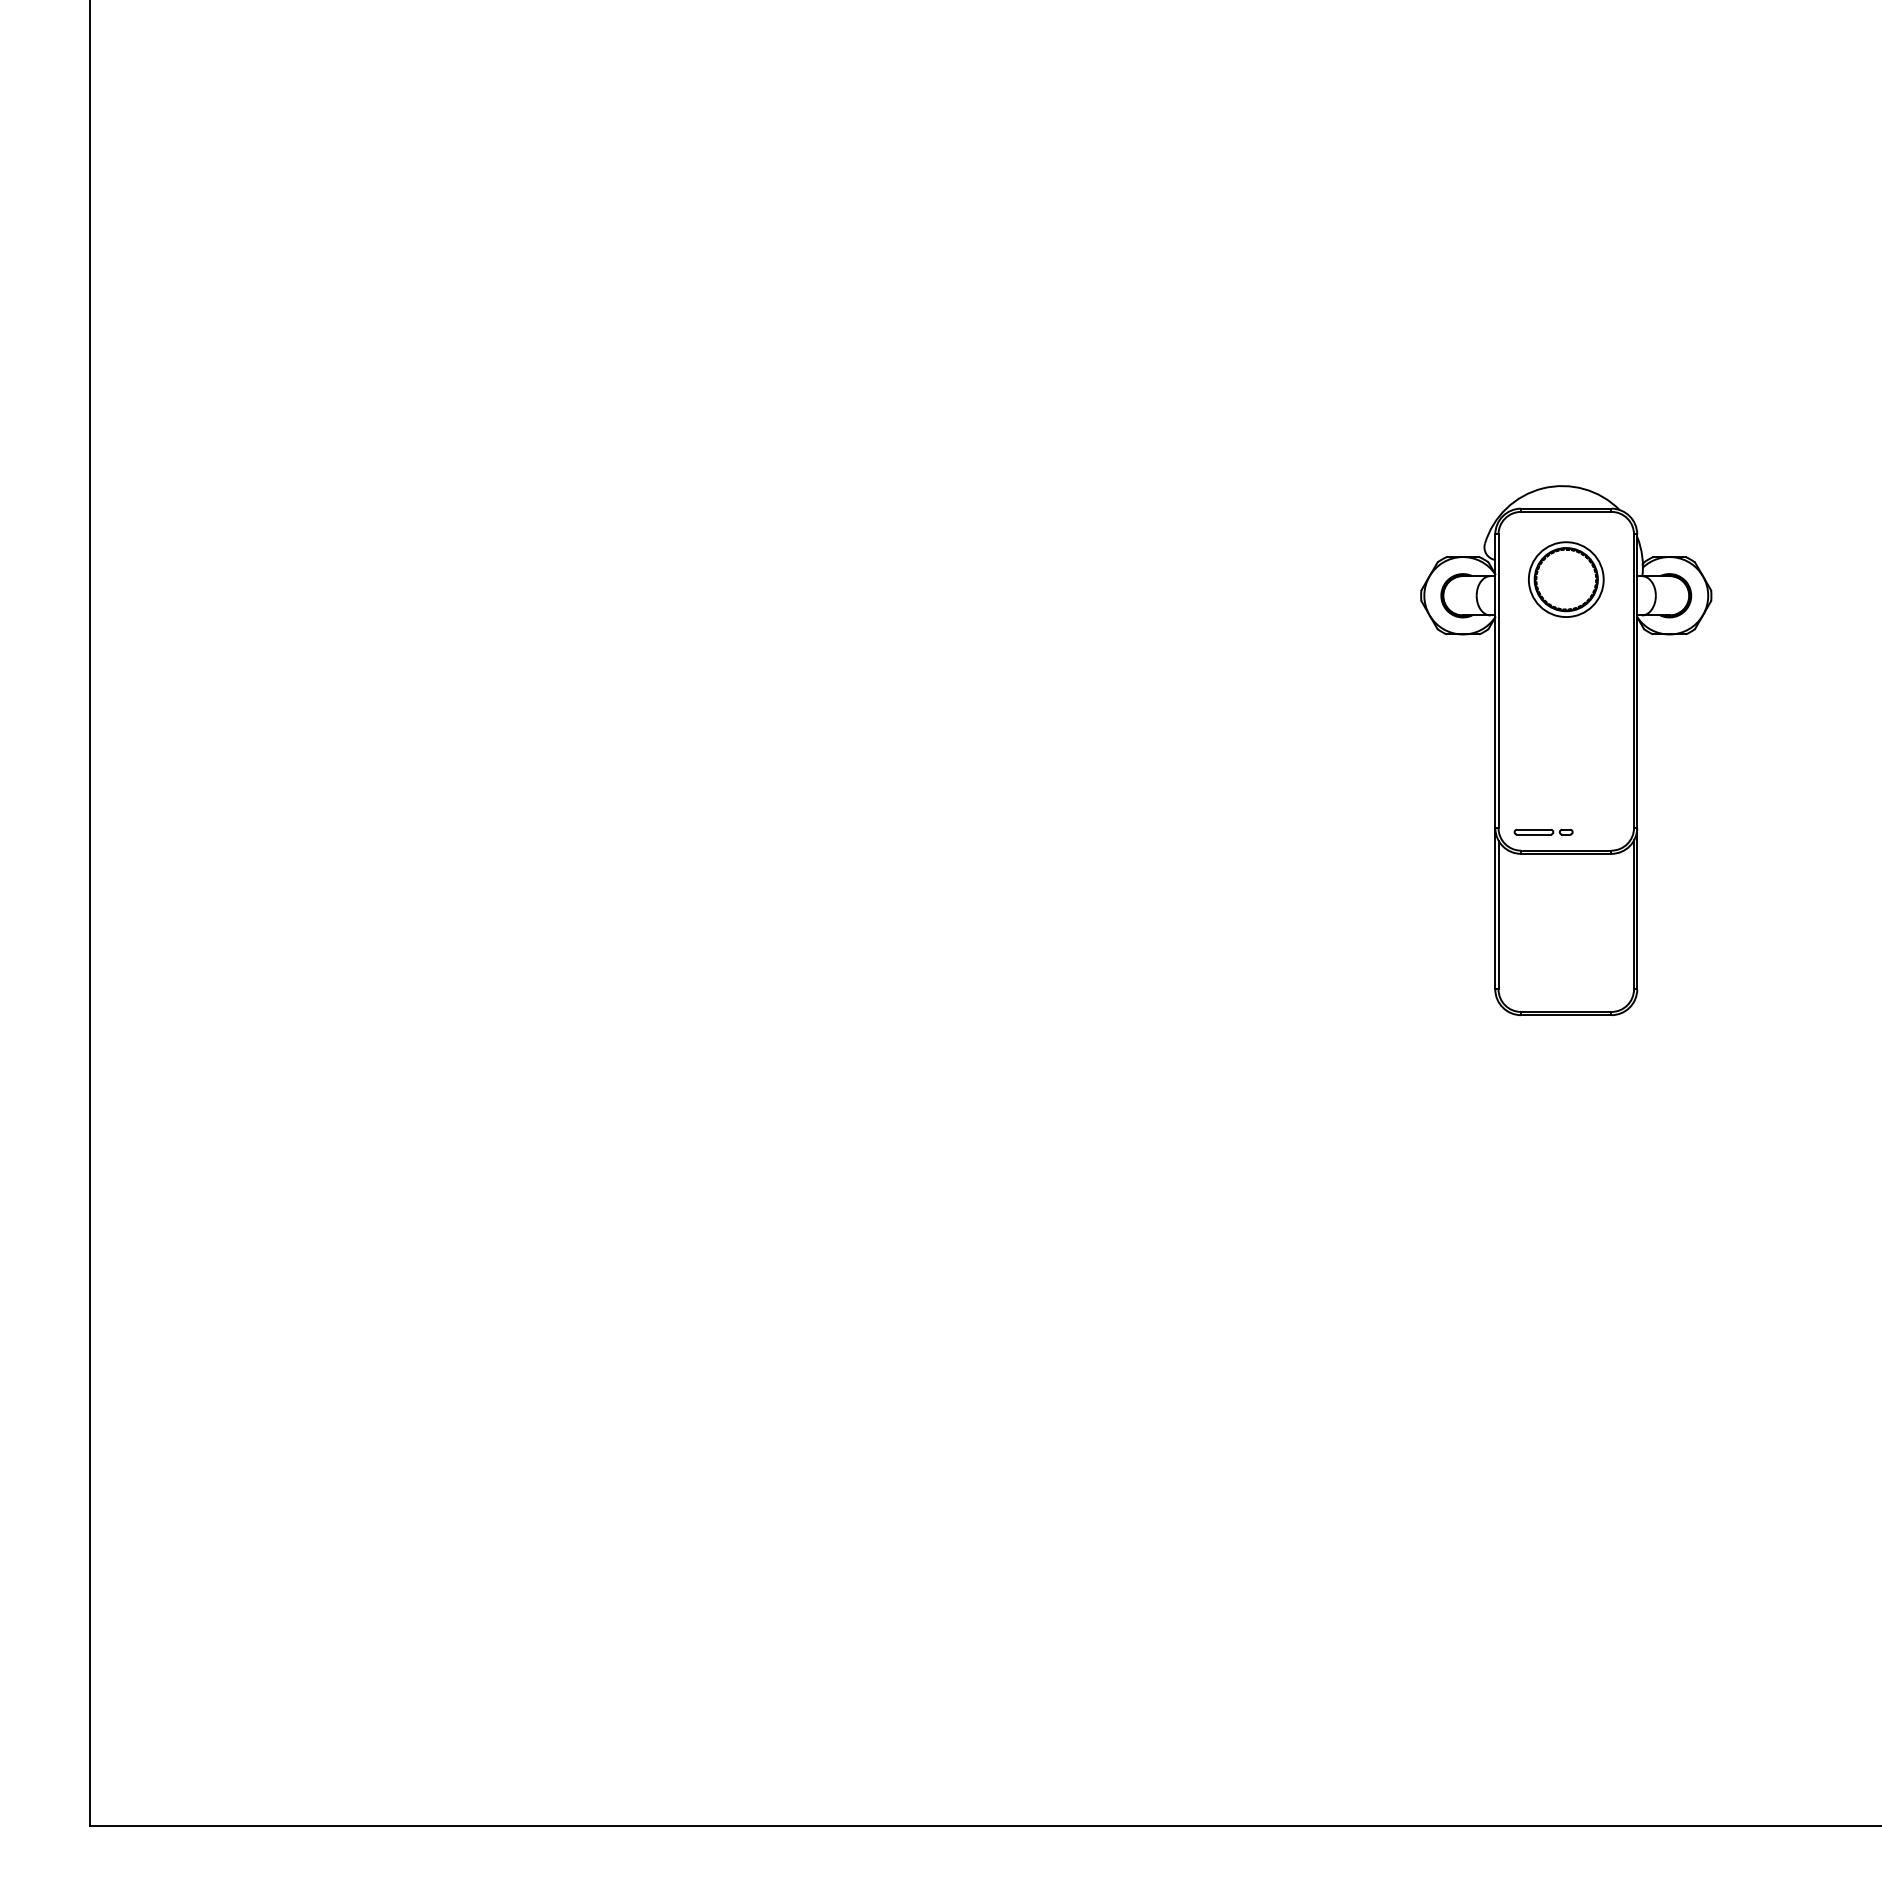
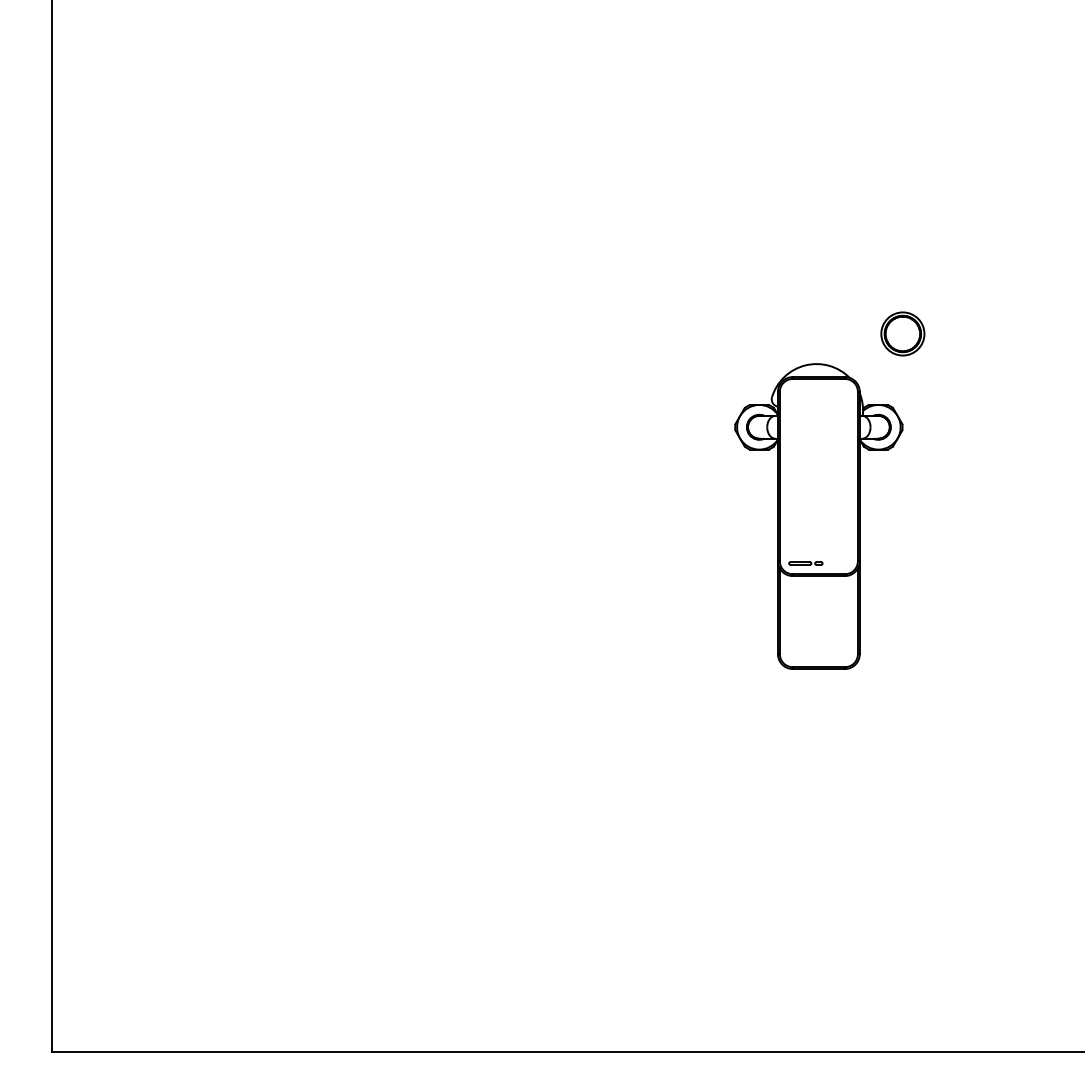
part: (1565, 750) -> (818, 516), moved

